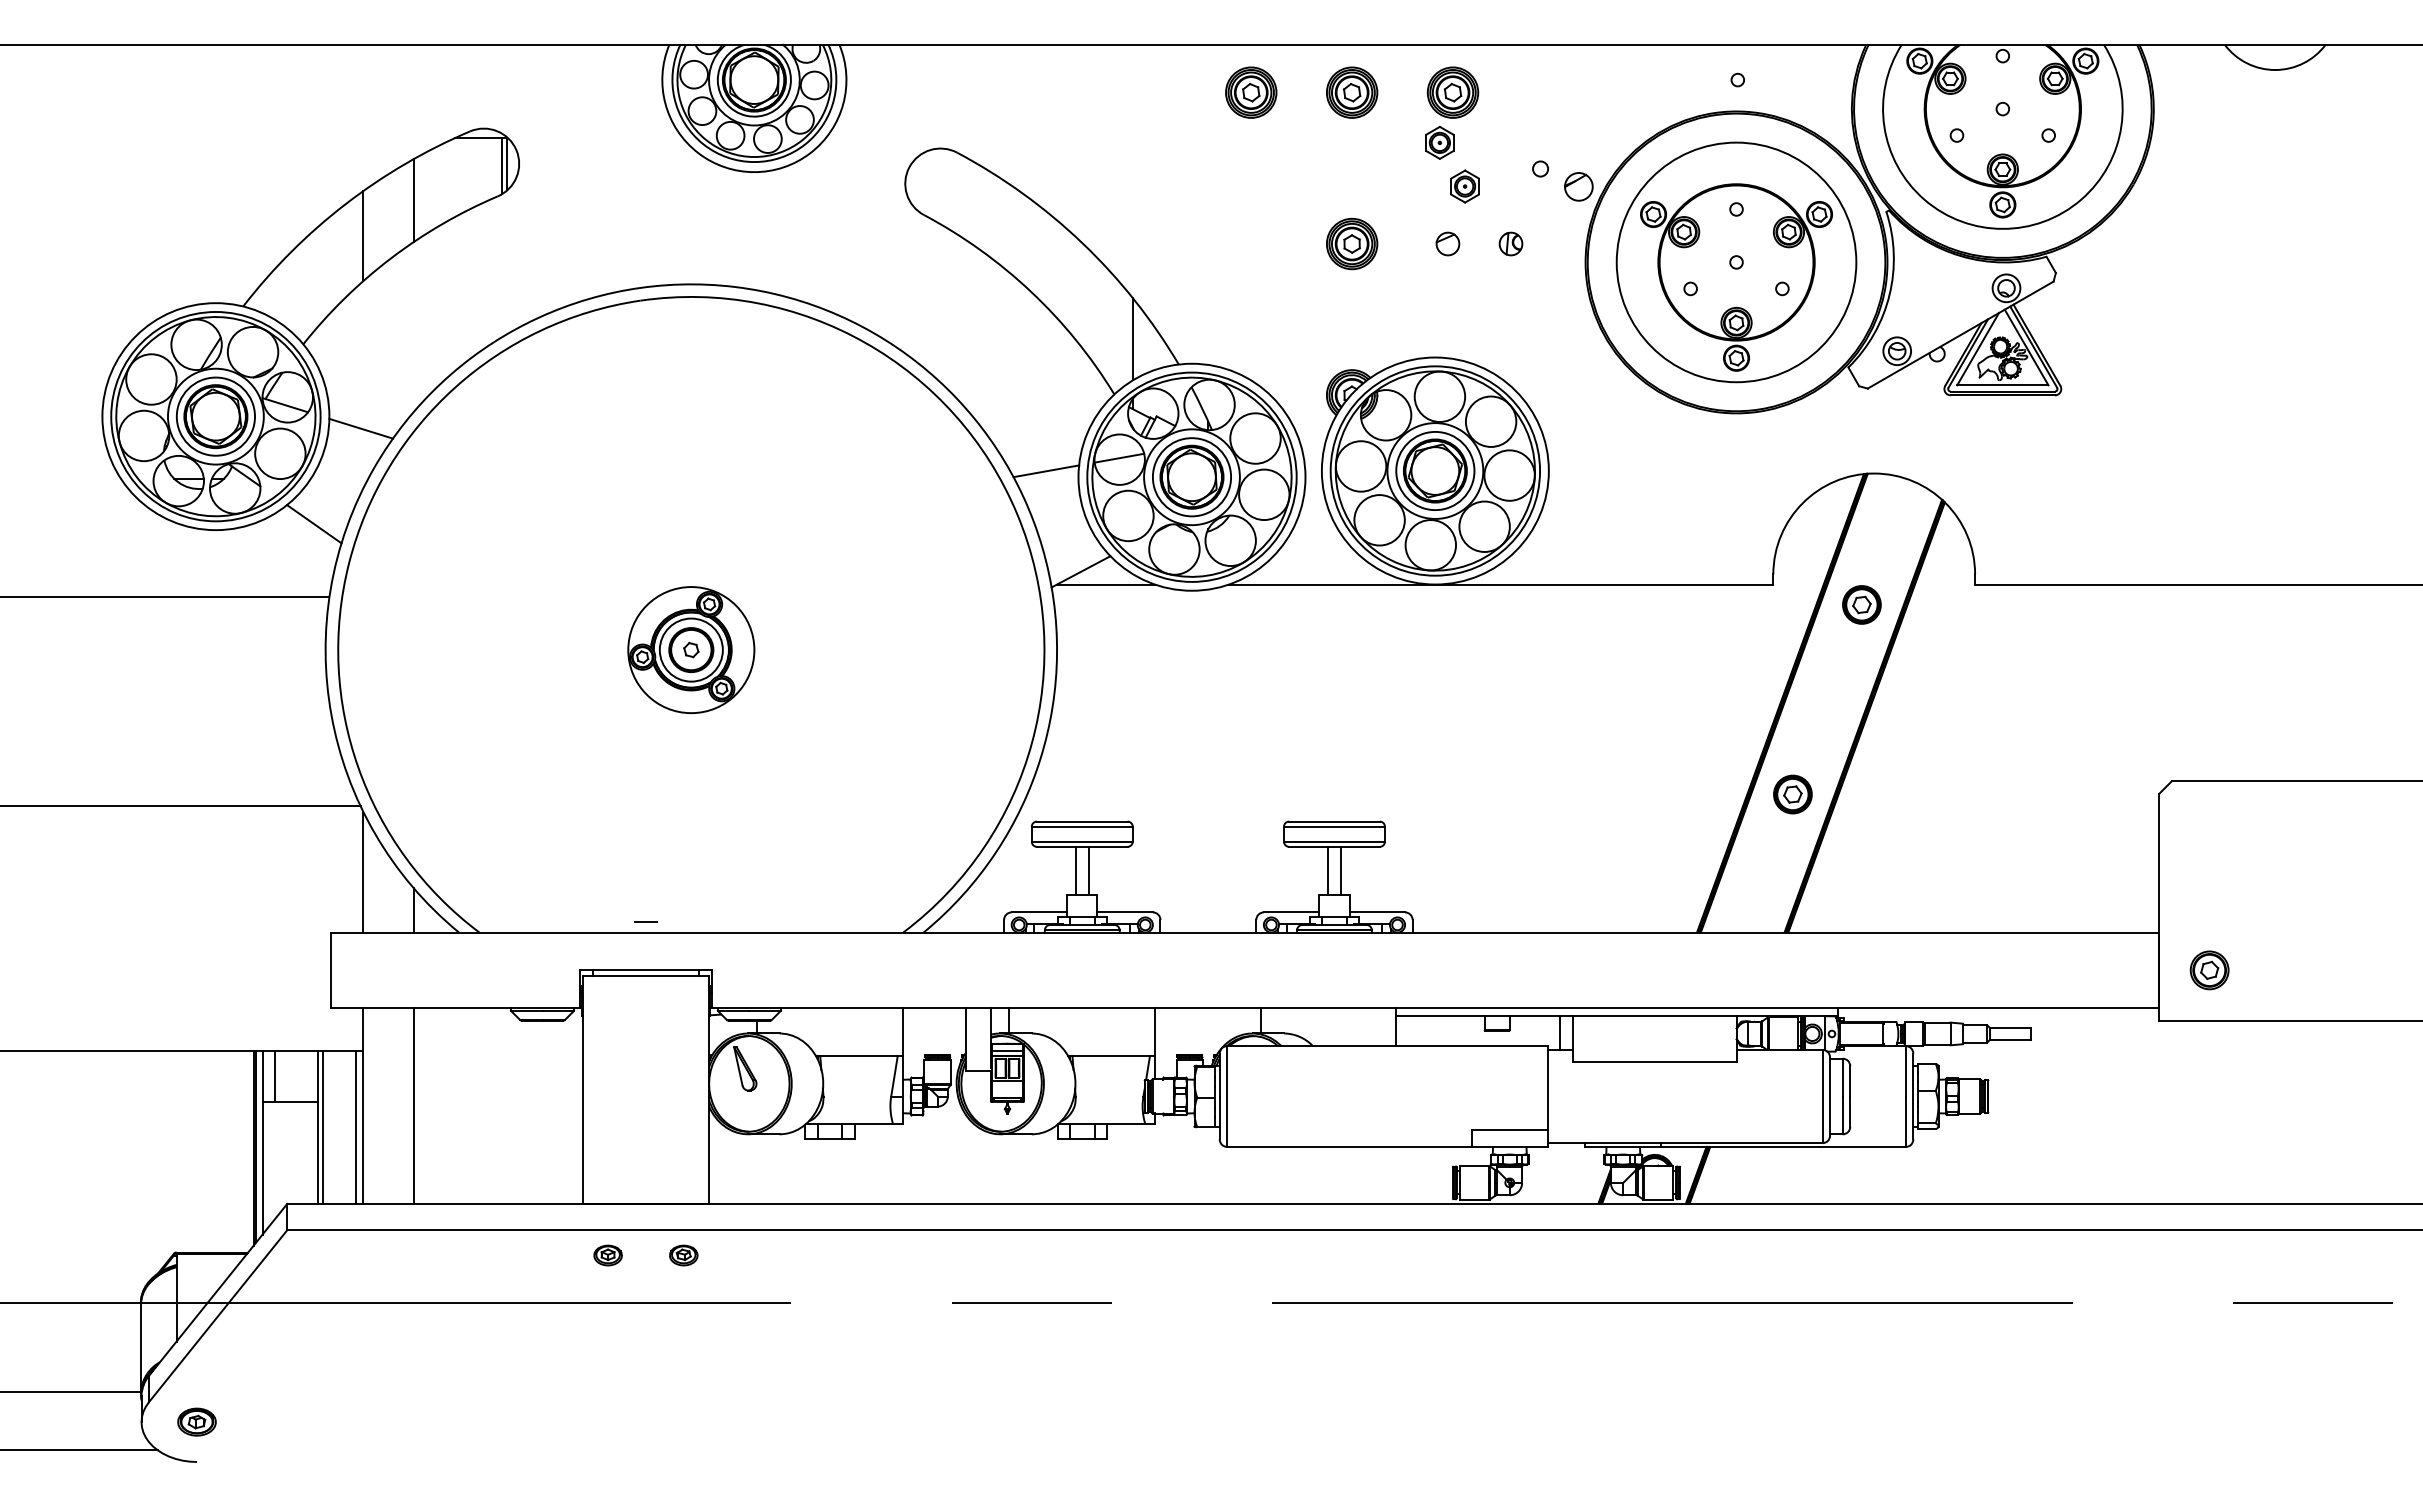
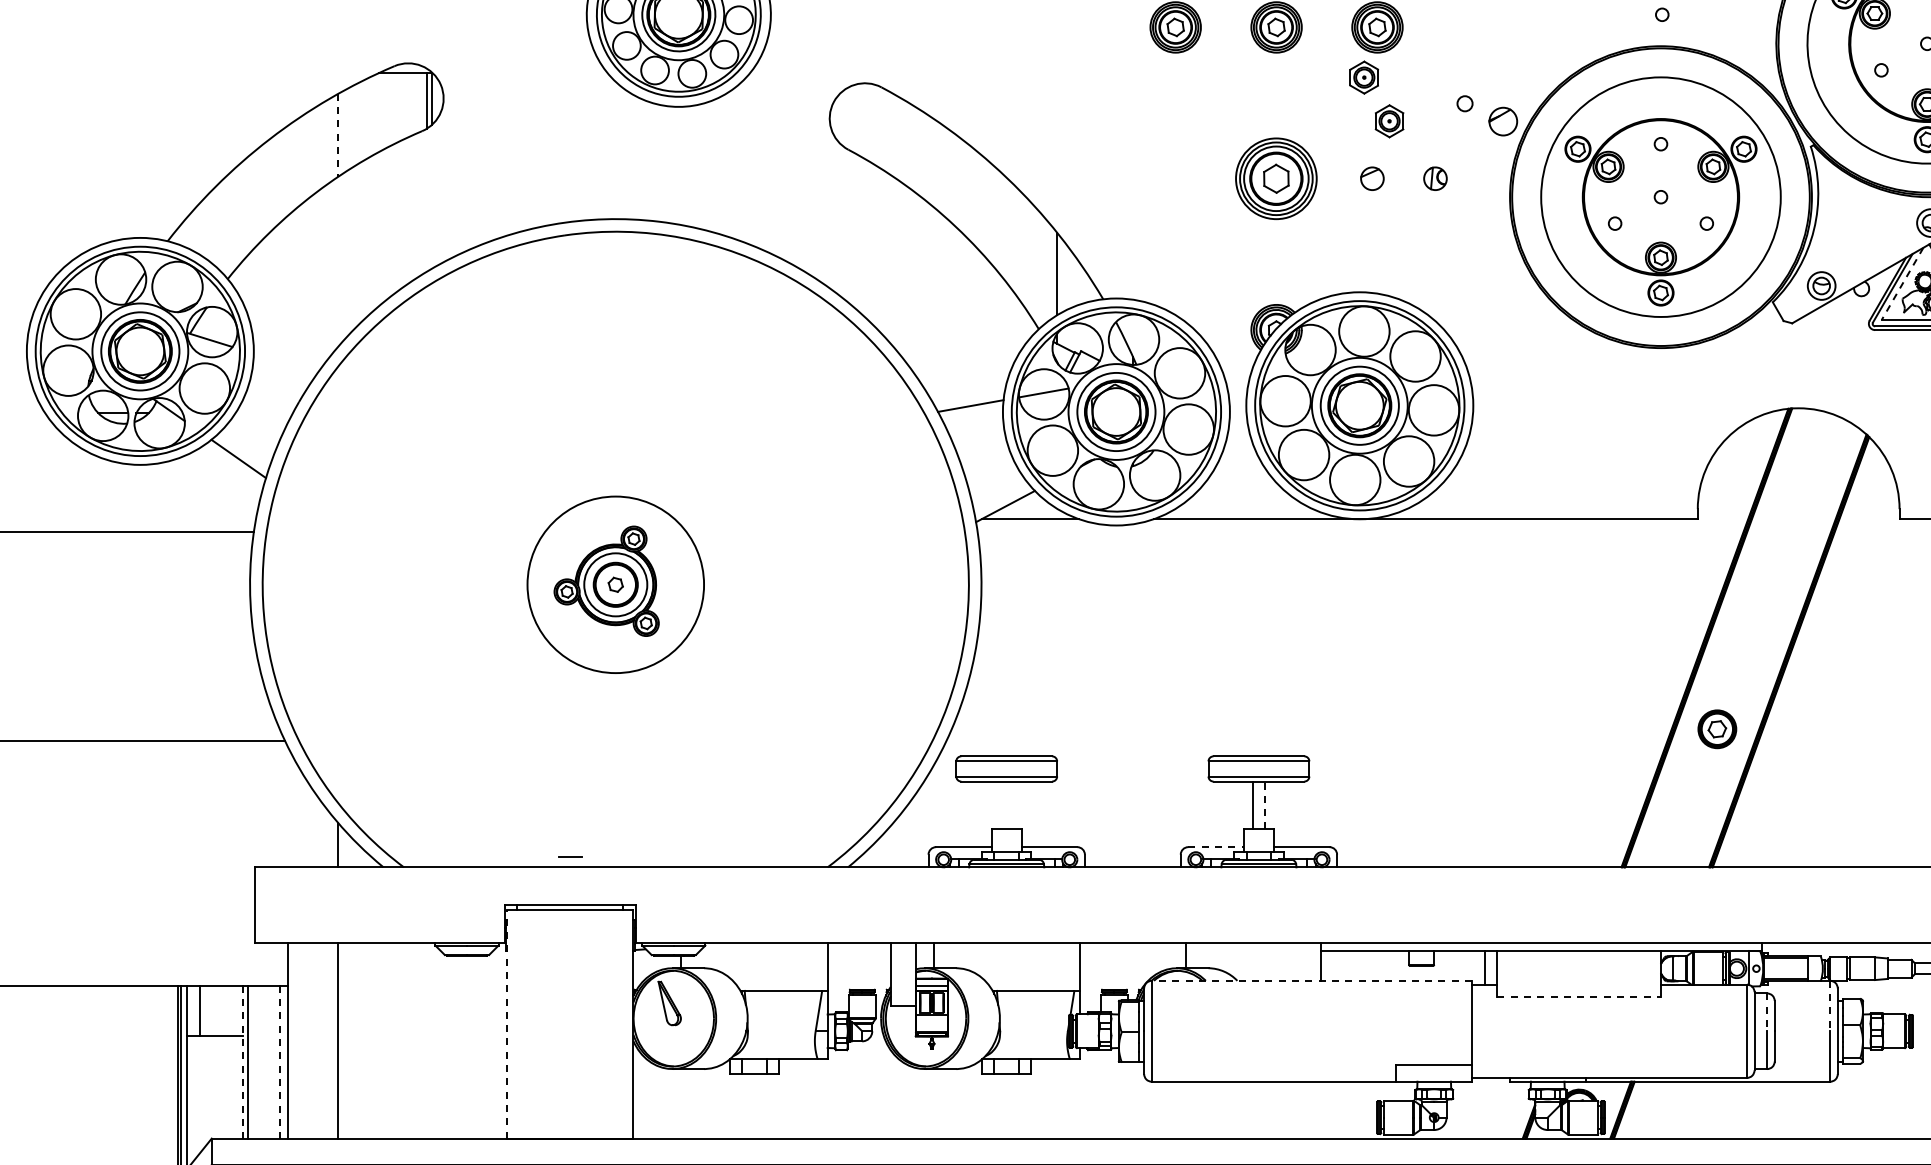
line: (413, 200) -> (337, 135), solid -> dashed
line: (363, 235) -> (287, 170), removed
part: (1352, 243) -> (1276, 178), size x1.6
line: (1978, 349) -> (1902, 284), solid -> dashed
line: (360, 428) -> (284, 363), removed
part: (1861, 604) -> (1785, 539), removed
circle: (691, 650) -> (615, 585), size x1.4
line: (1075, 870) -> (999, 805), removed
line: (1088, 870) -> (1012, 805), removed
line: (1340, 870) -> (1264, 805), solid -> dashed
line: (363, 872) -> (287, 807), removed
line: (1291, 912) -> (1215, 847), solid -> dashed
line: (1386, 1046) -> (1310, 981), solid -> dashed
line: (1654, 1062) -> (1578, 997), solid -> dashed
line: (1905, 1071) -> (1829, 1006), solid -> dashed
line: (1842, 1077) -> (1766, 1012), solid -> dashed
line: (582, 1089) -> (506, 1024), solid -> dashed
line: (318, 1127) -> (242, 1062), solid -> dashed
line: (355, 1127) -> (279, 1062), solid -> dashed

